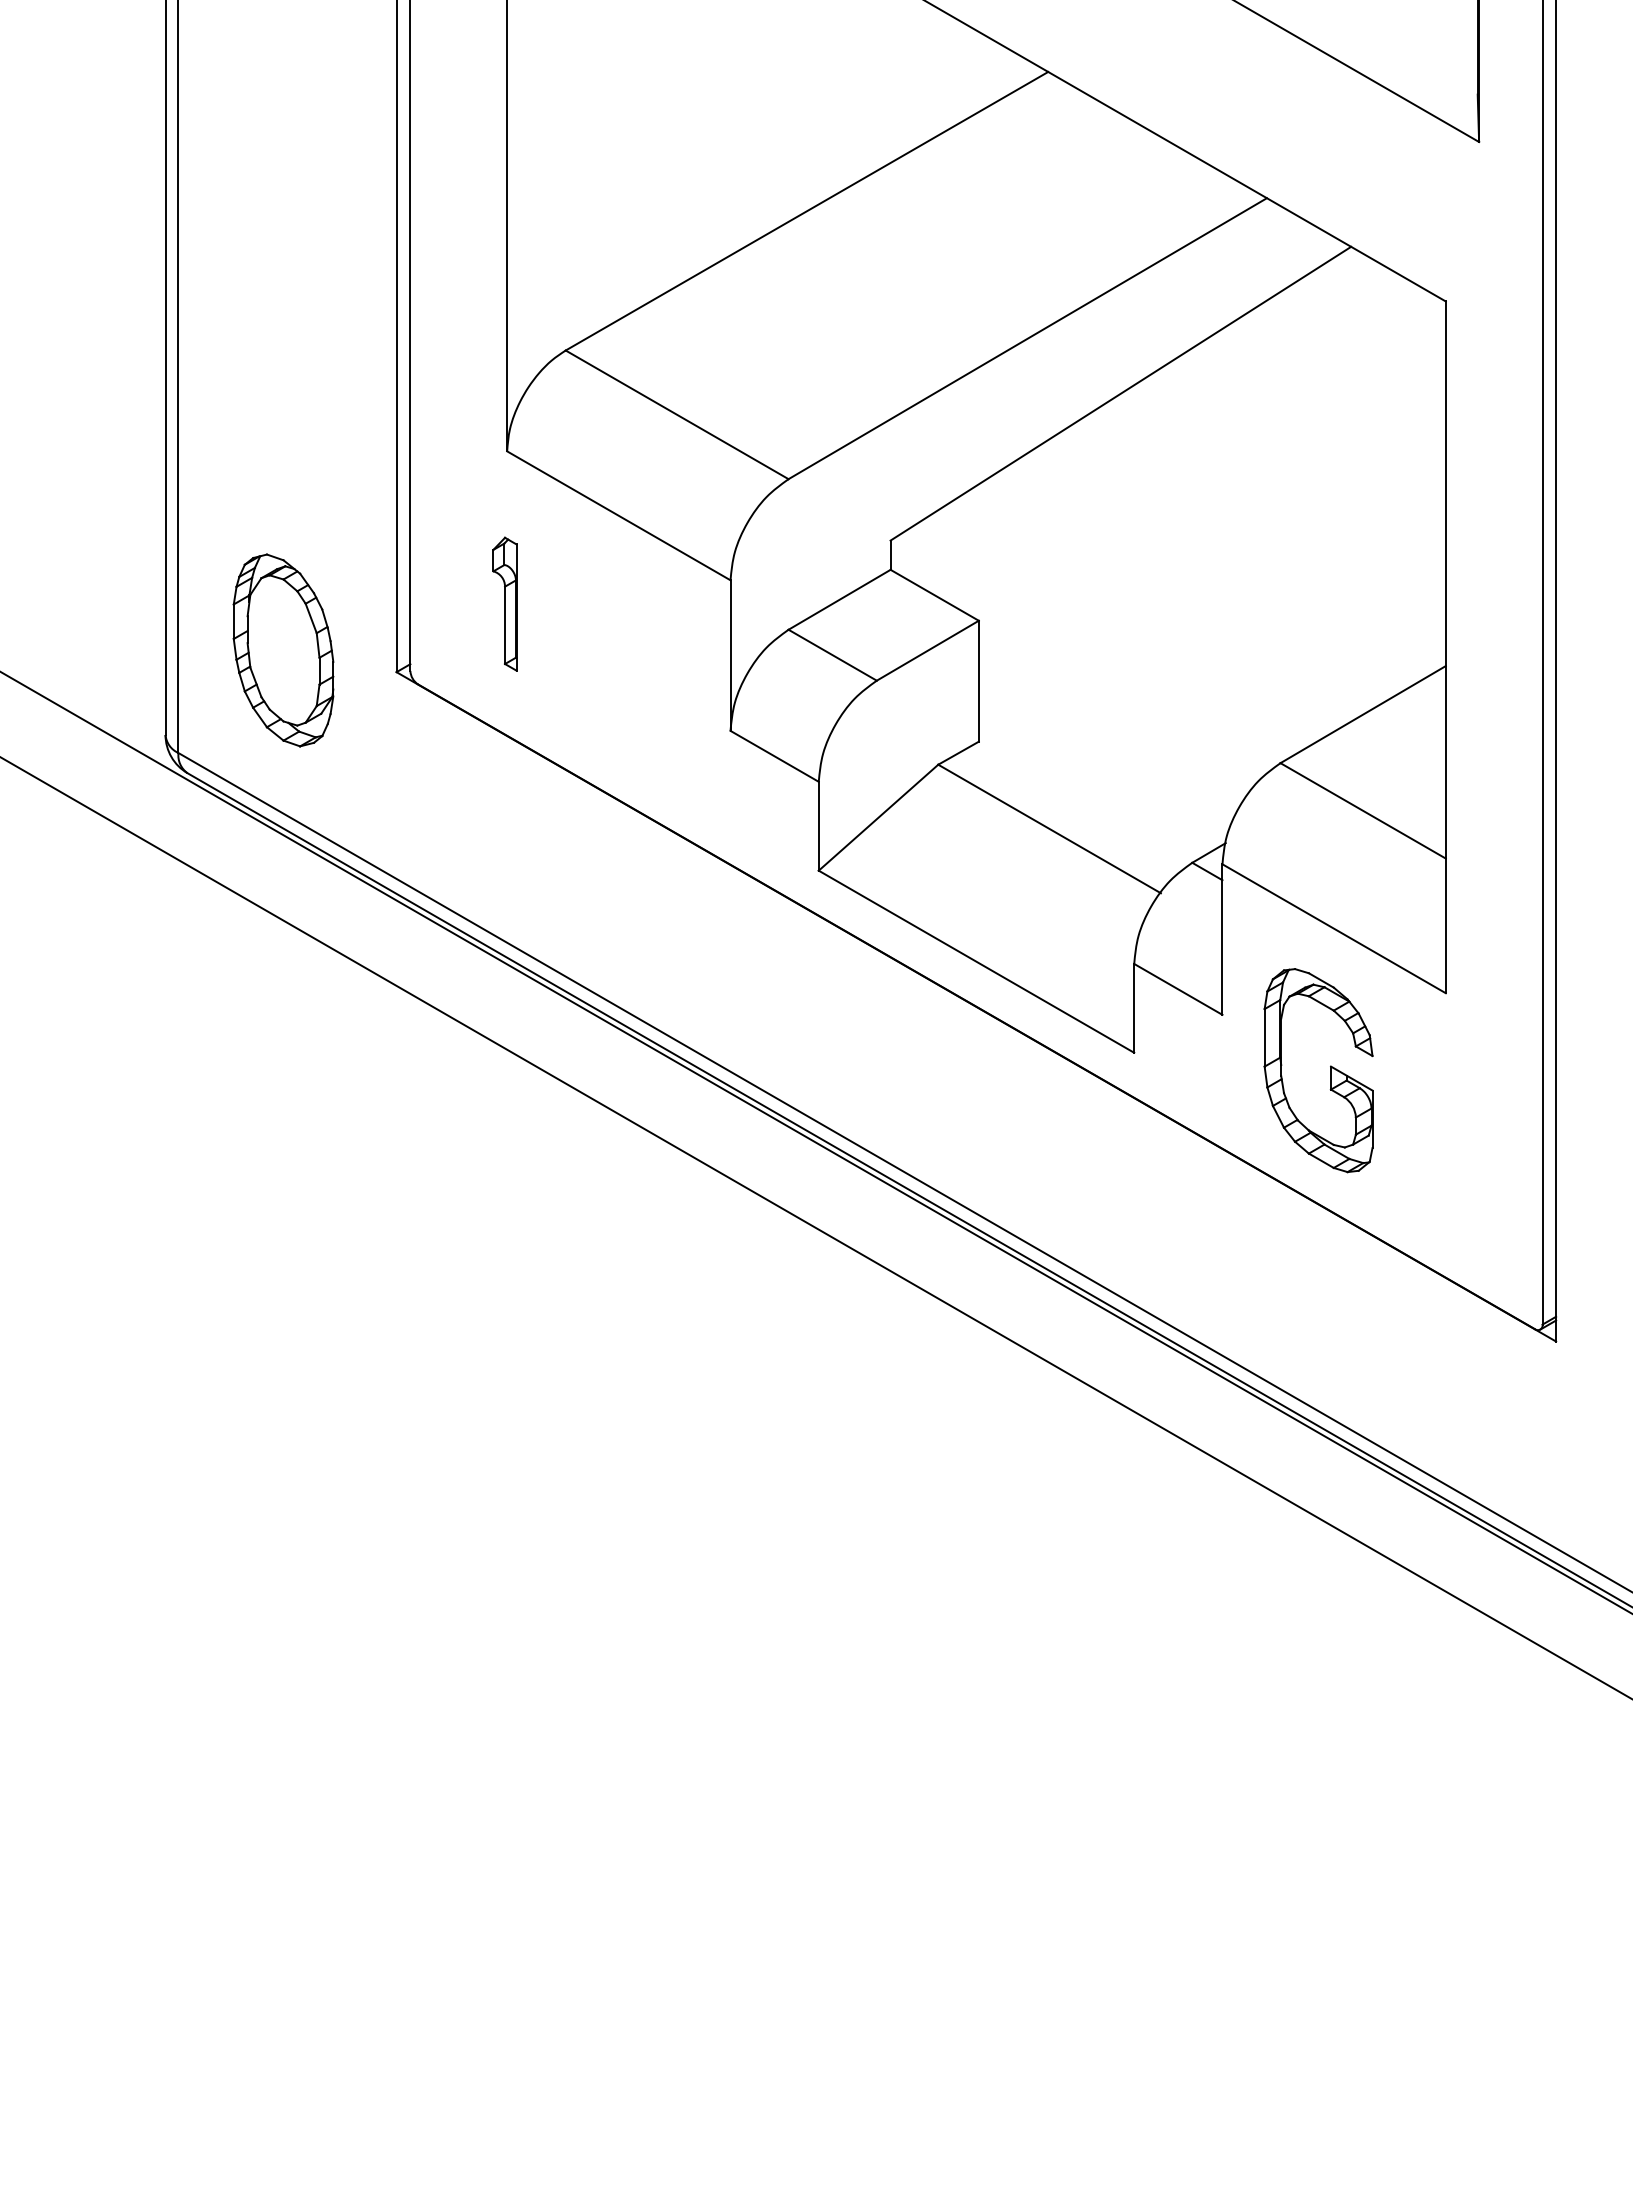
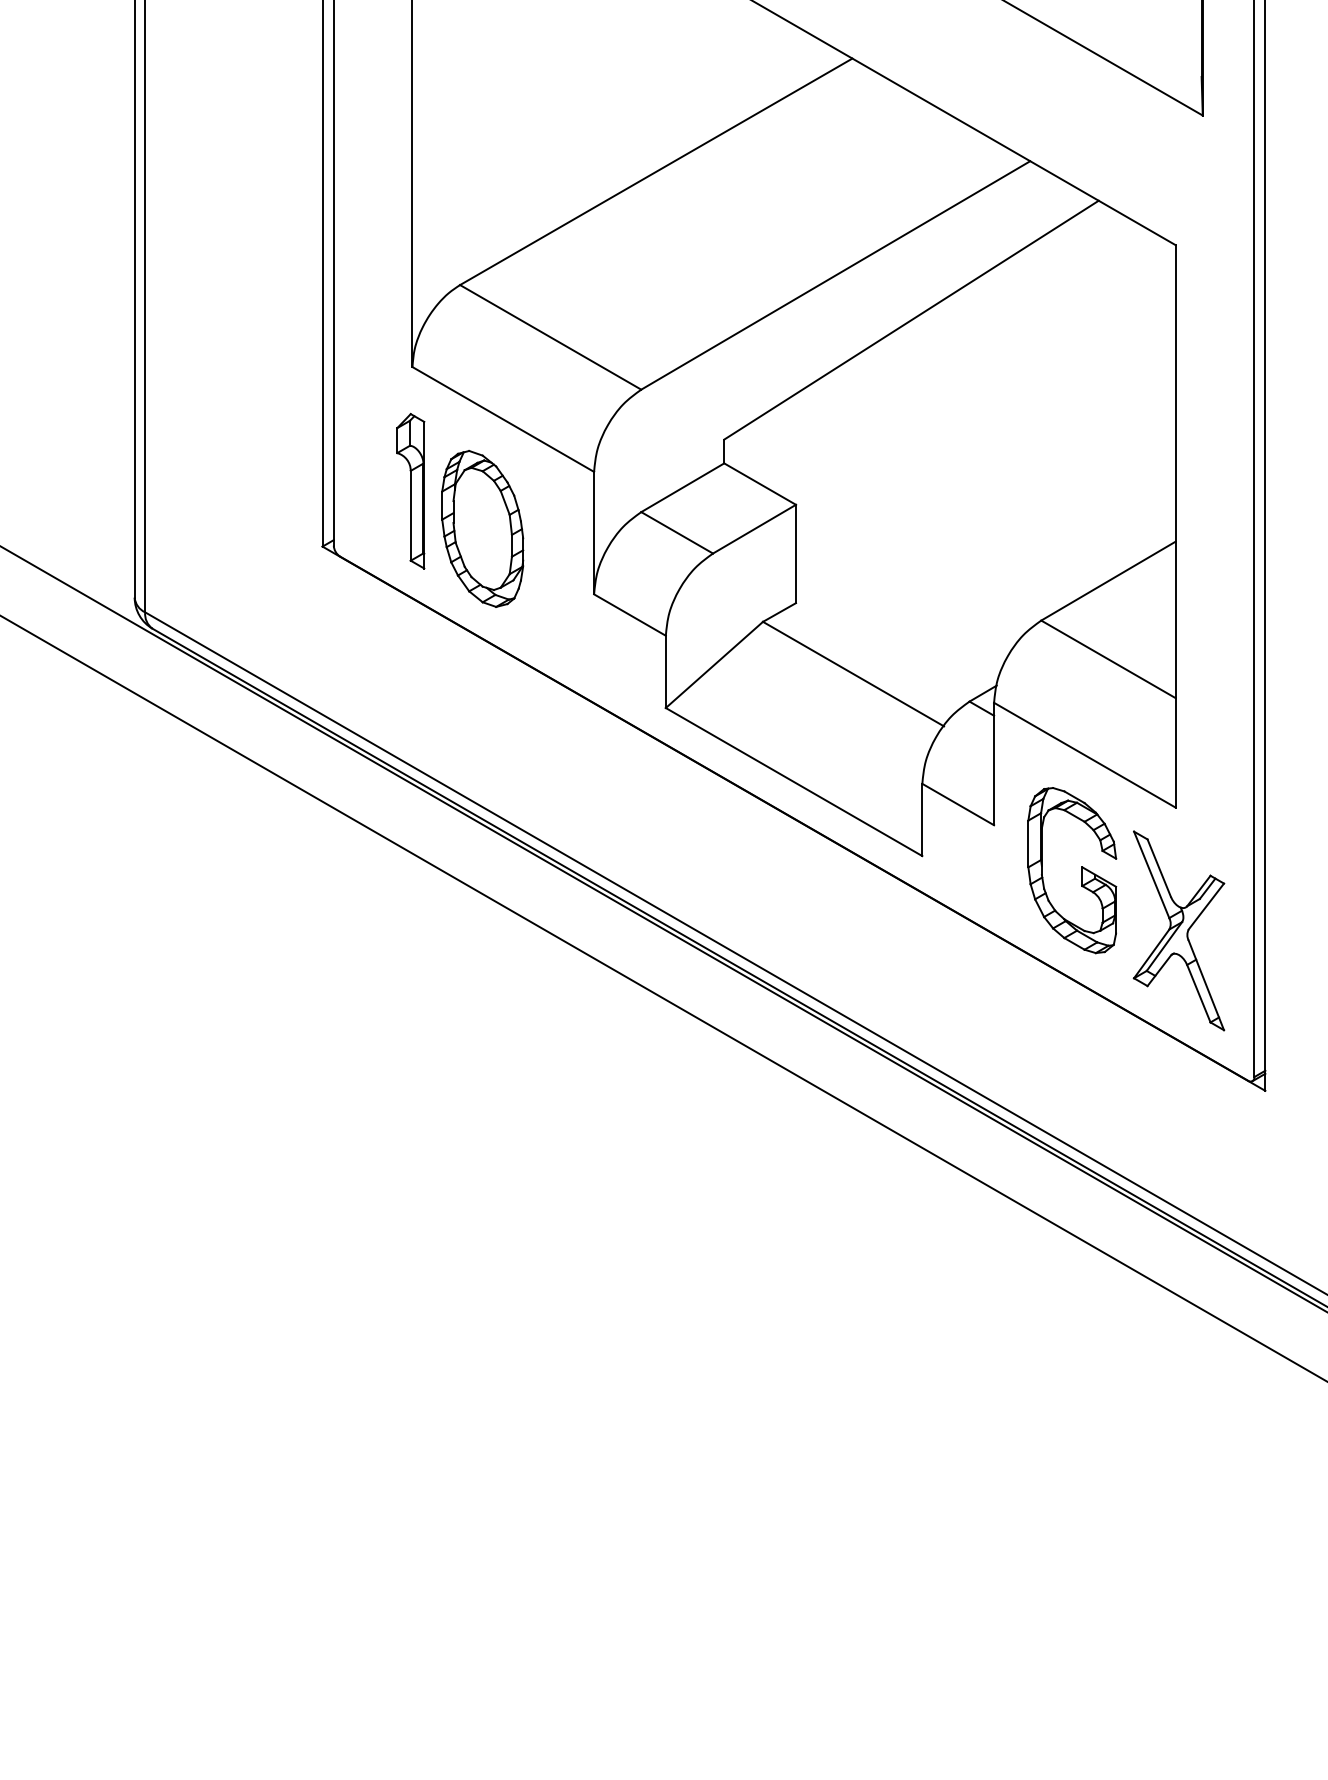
part: (504, 604) -> (410, 491), size x1.43
part: (283, 650) -> (482, 528), moved
part: (1449, 1144) -> (1178, 930), added

